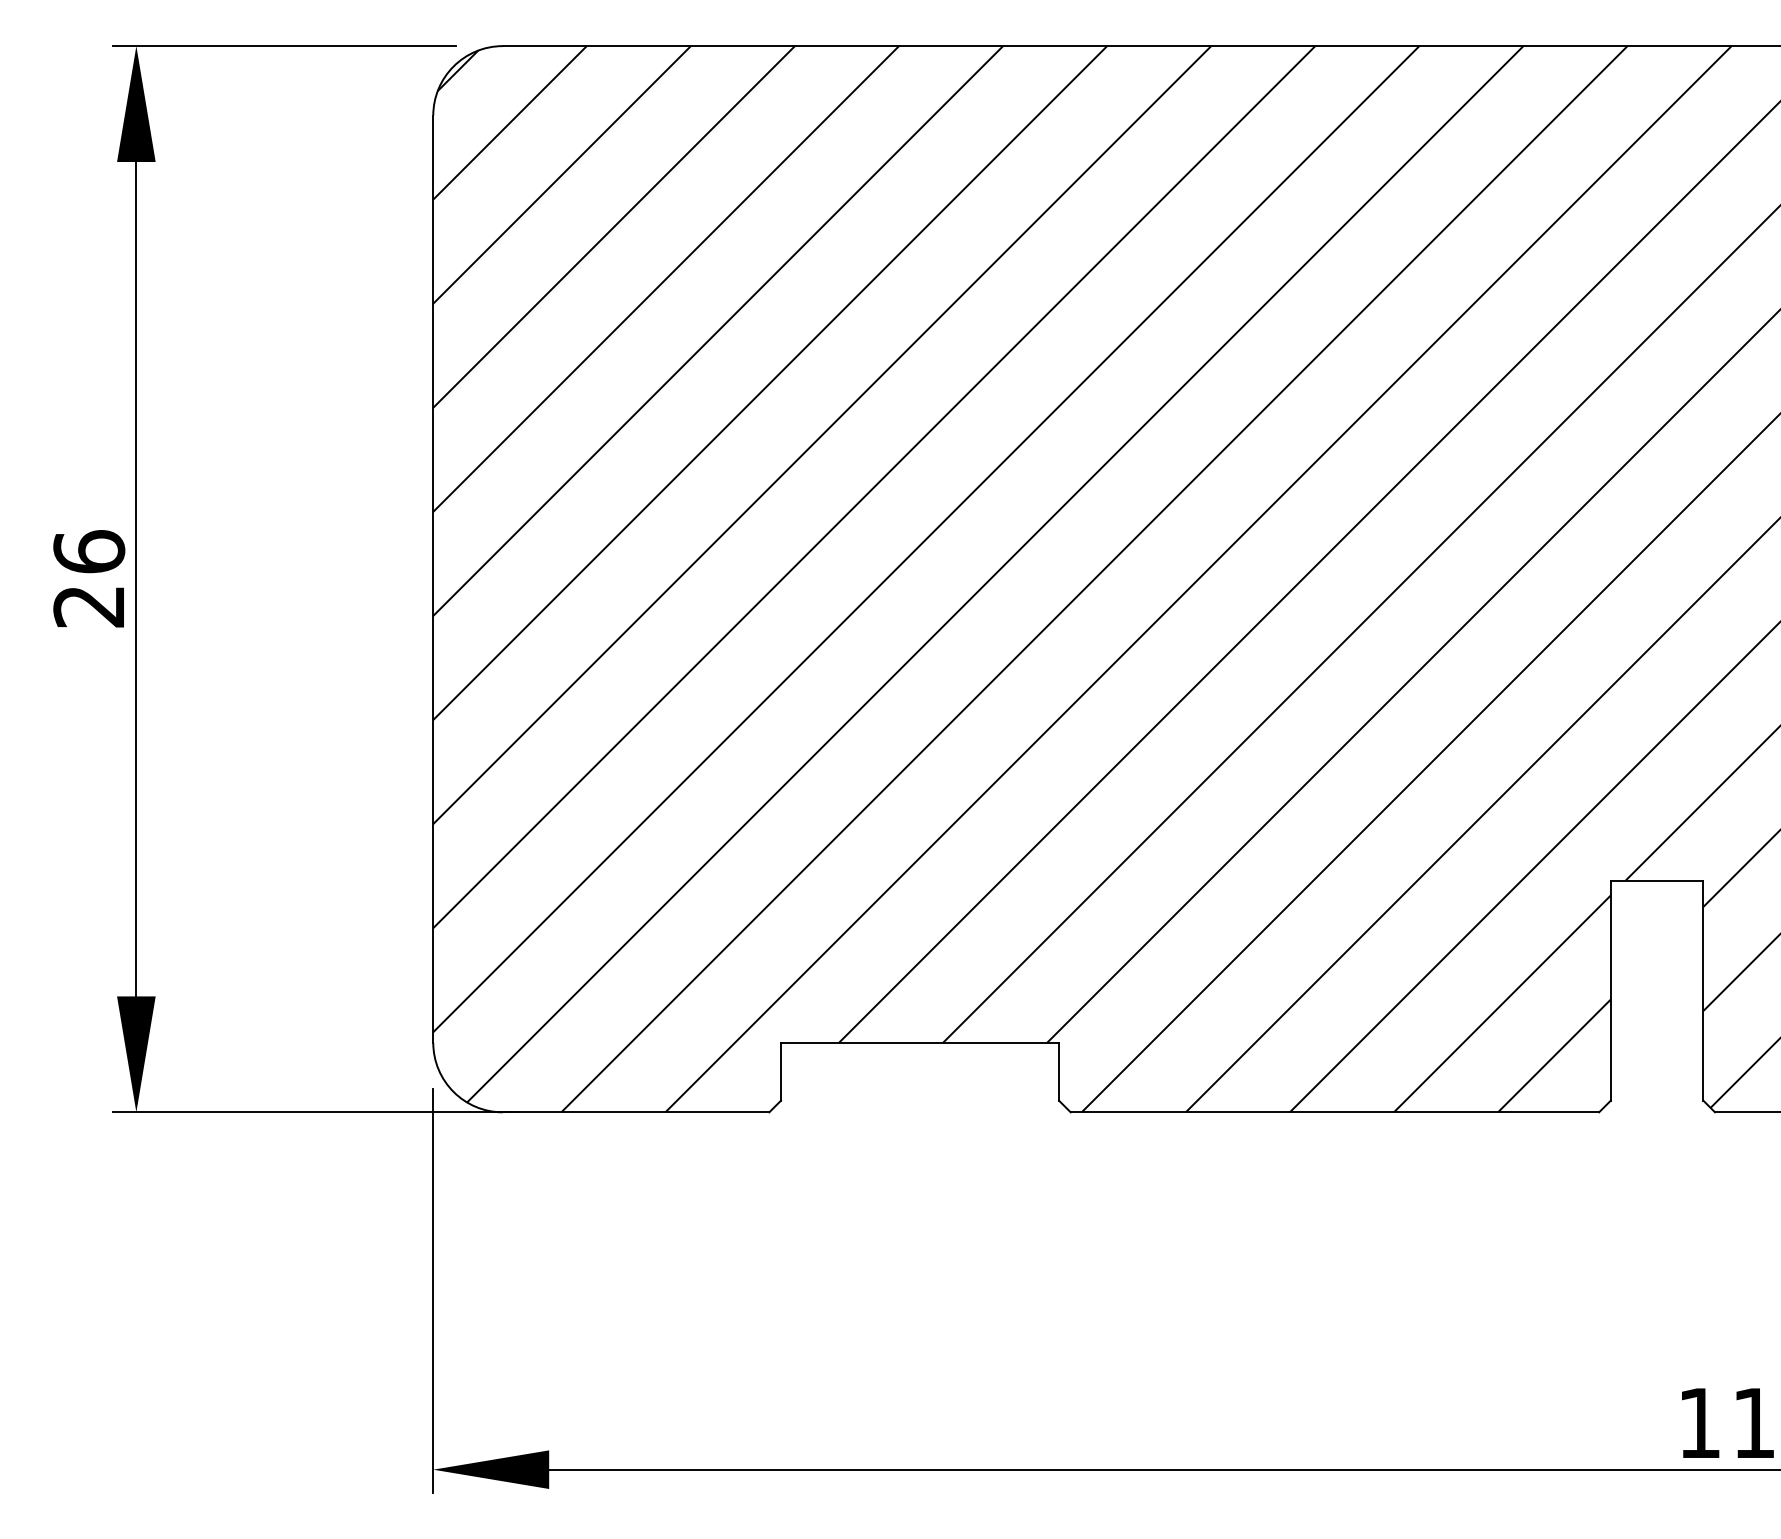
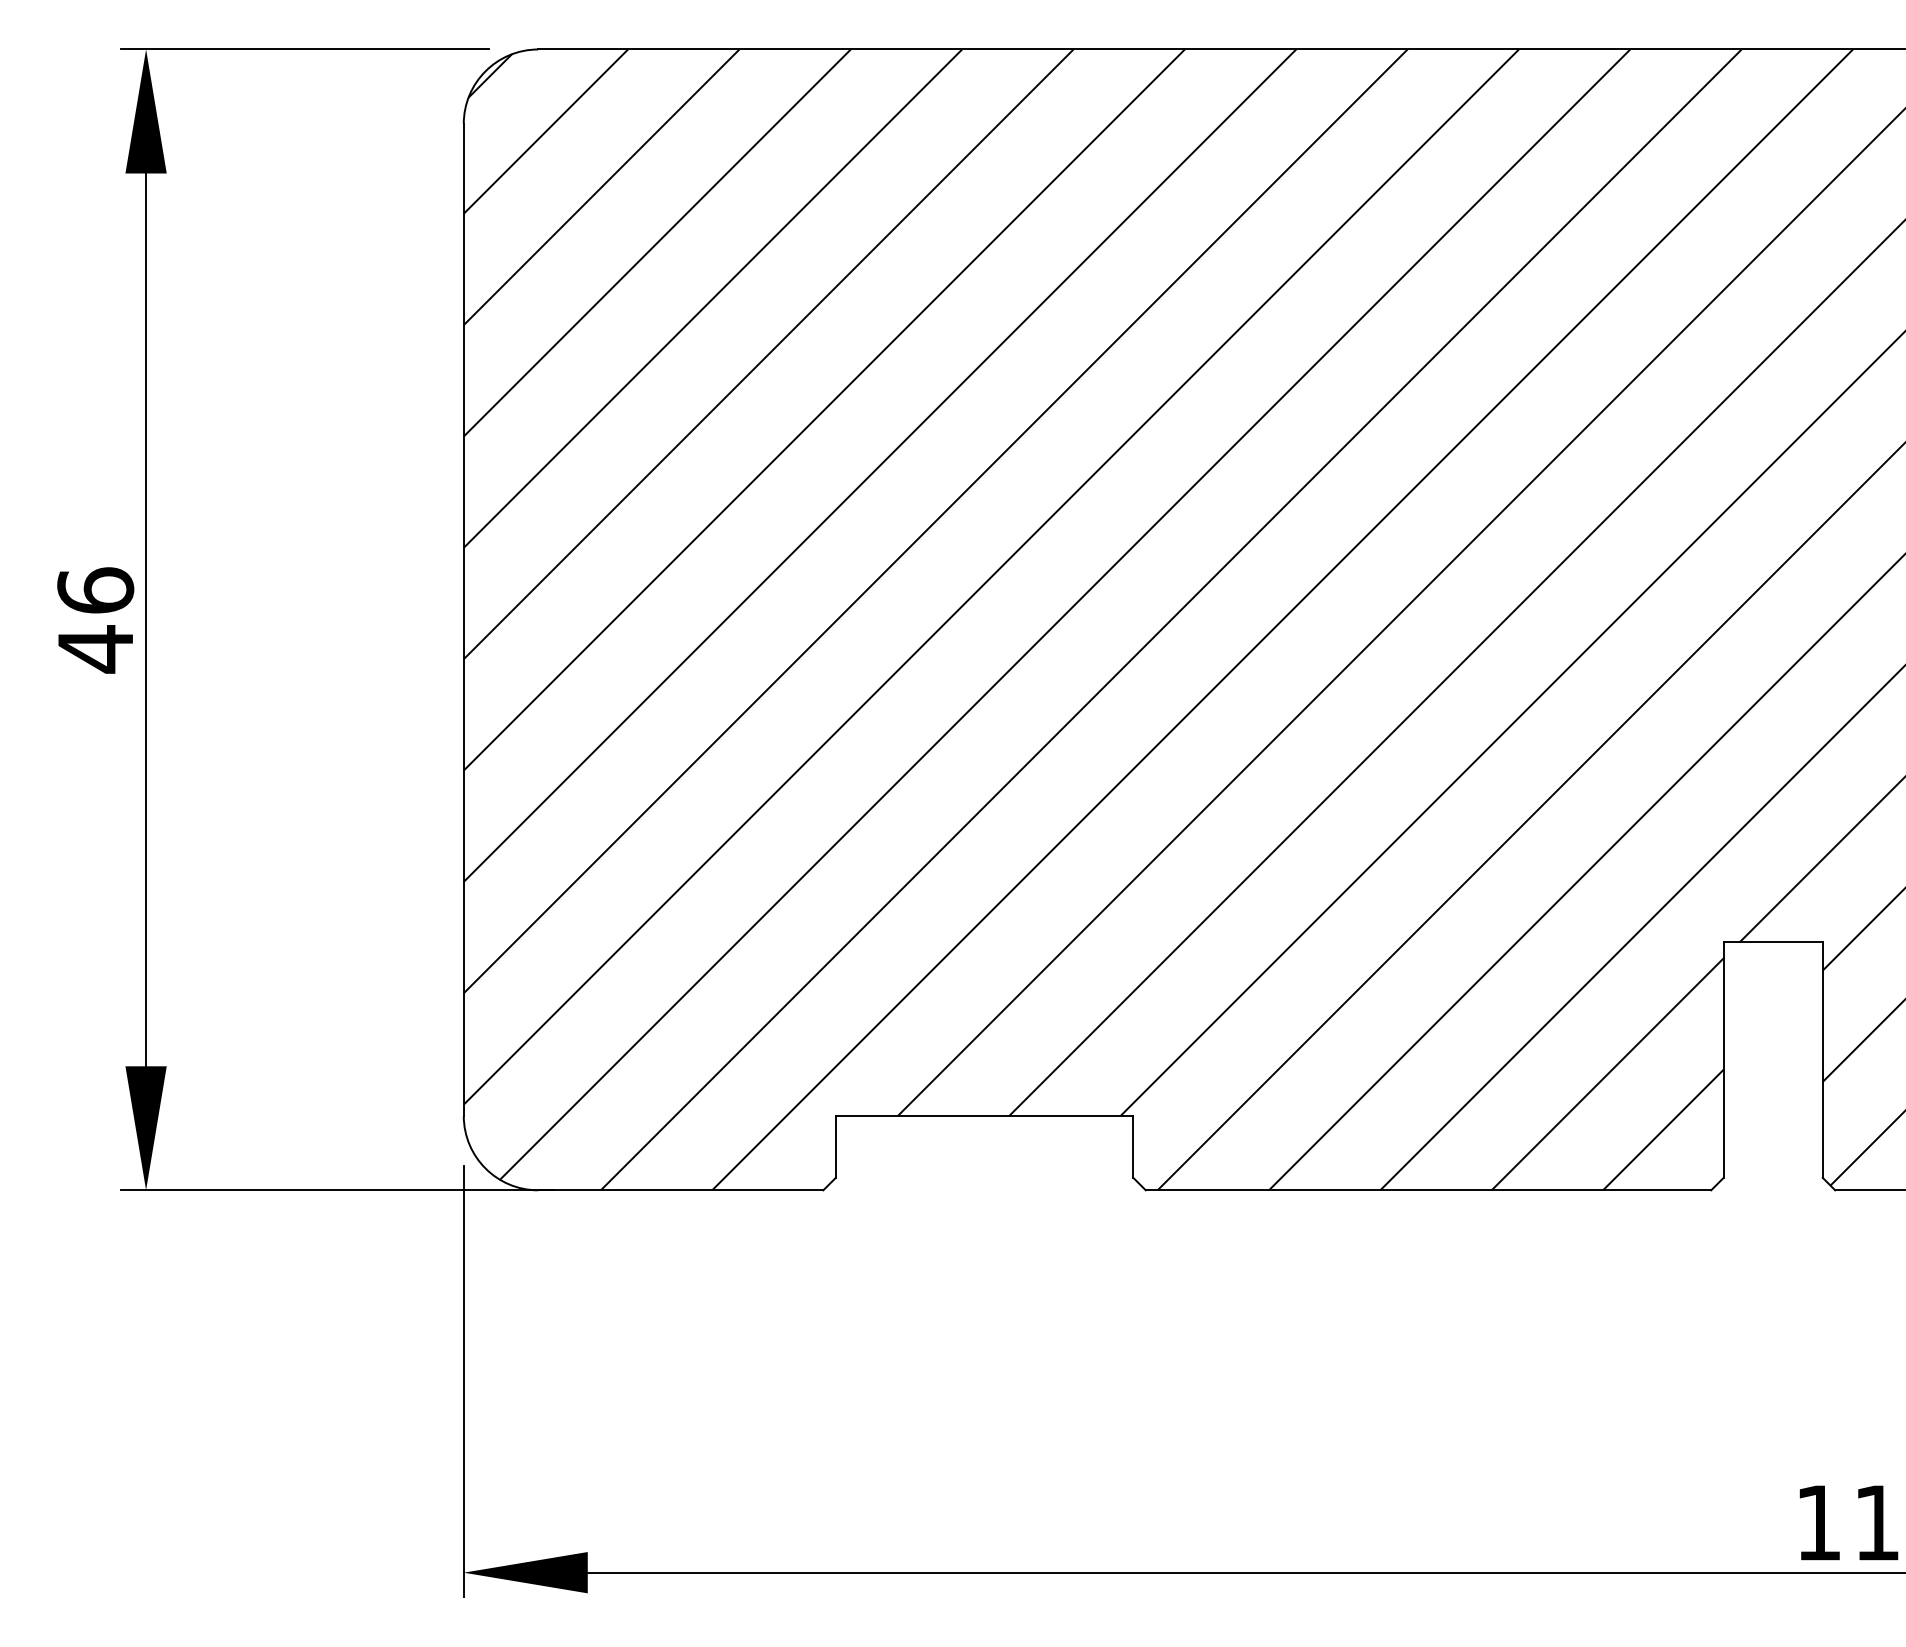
text: (88, 606) -> (94, 649), 26 -> 46

